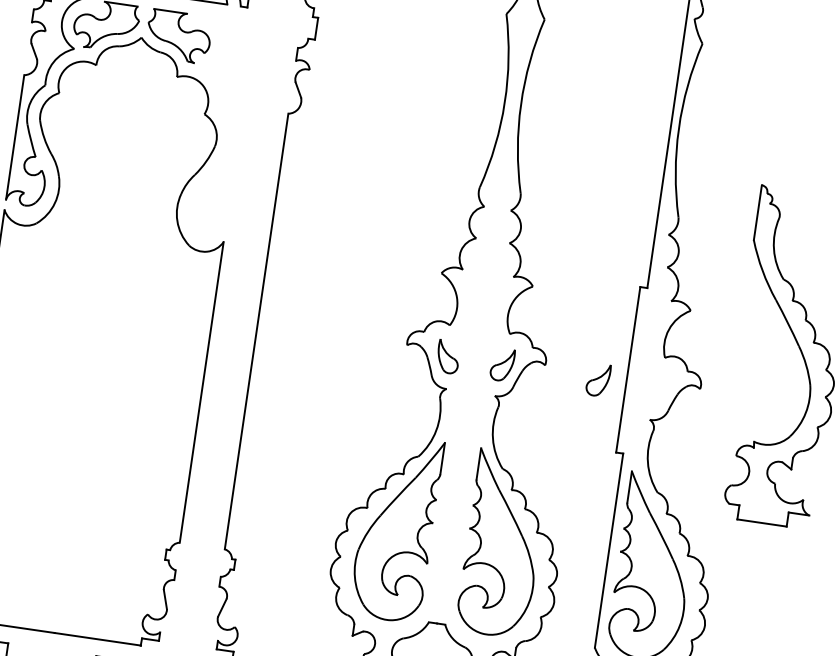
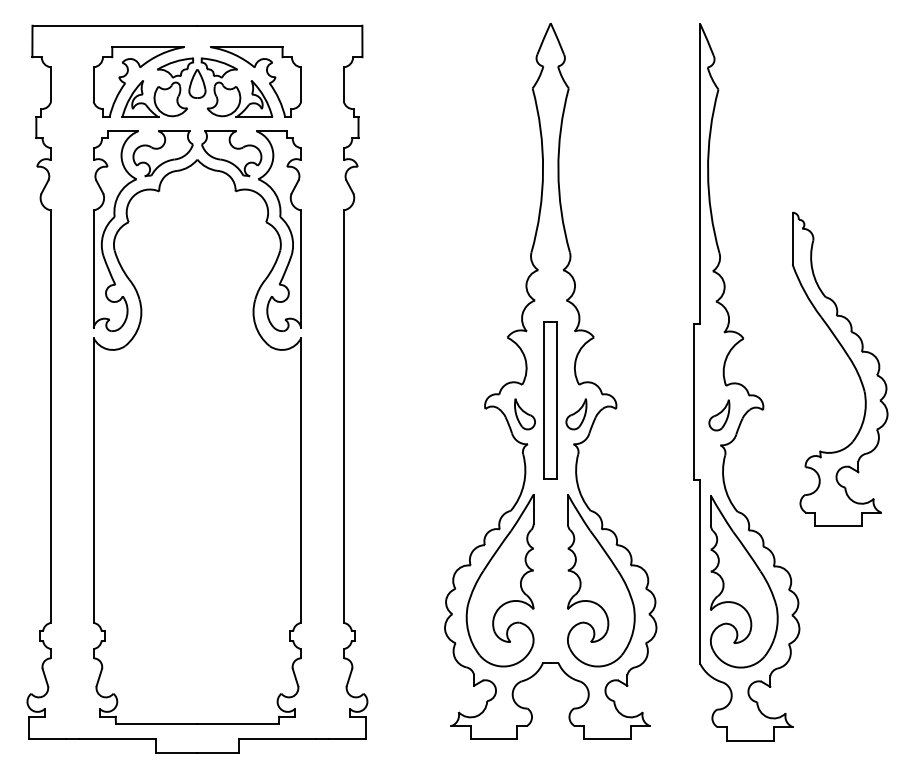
part: (224, 119) -> (285, 224), added
part: (477, 346) -> (550, 400), added
part: (598, 380) -> (719, 415), moved

